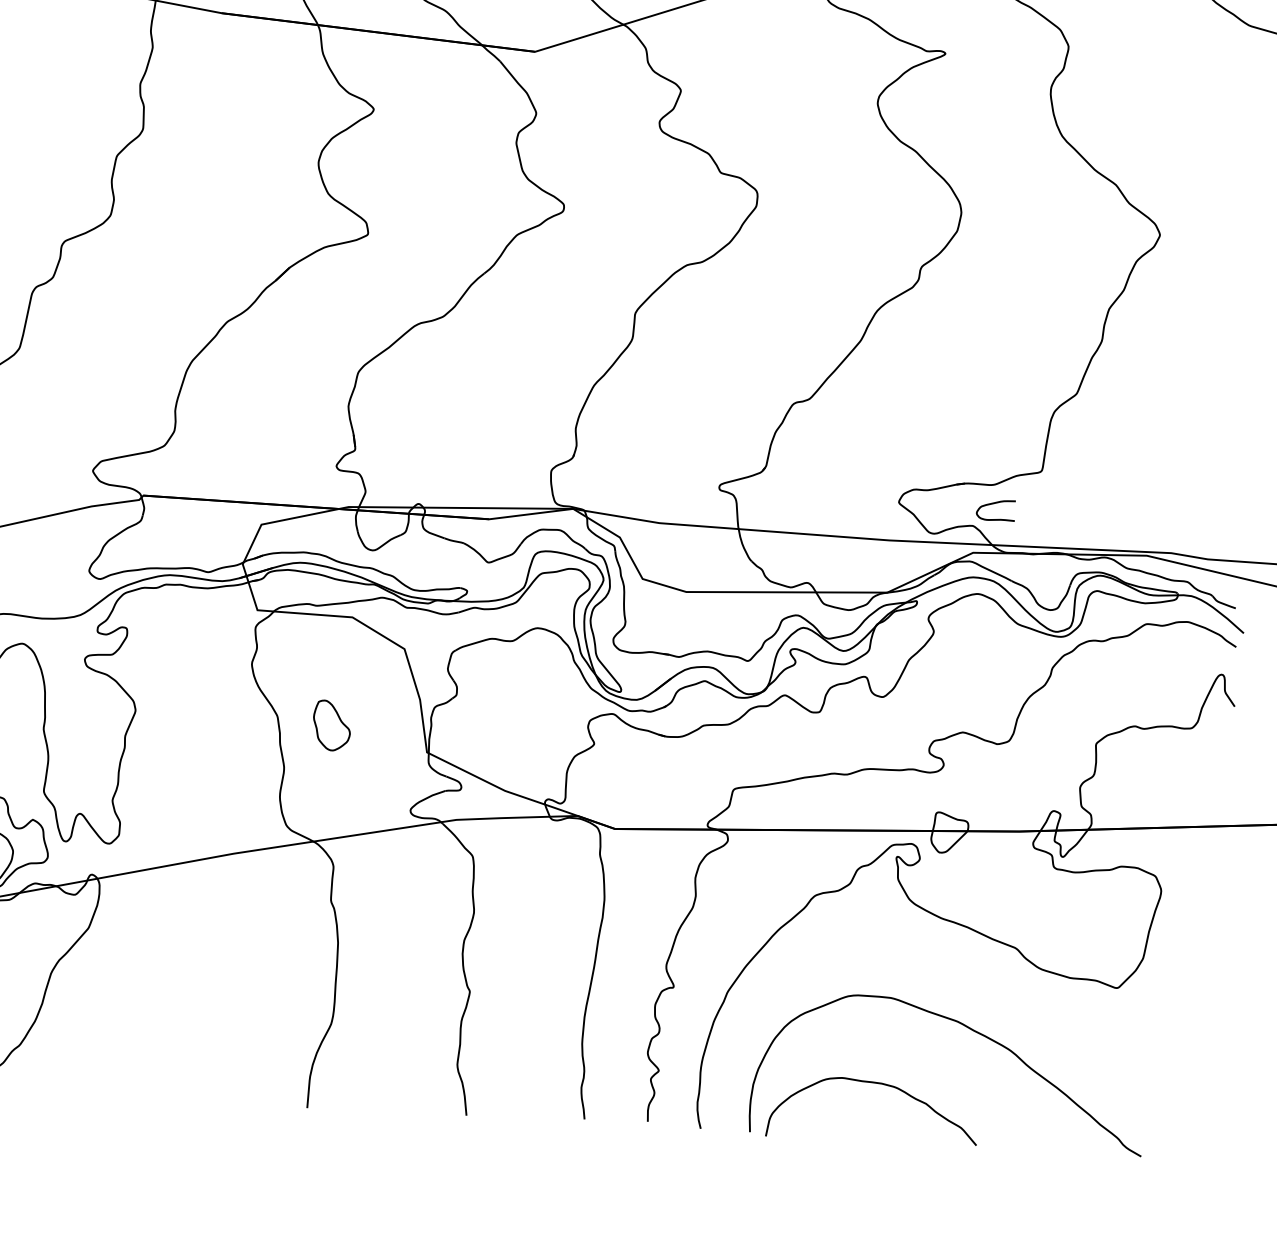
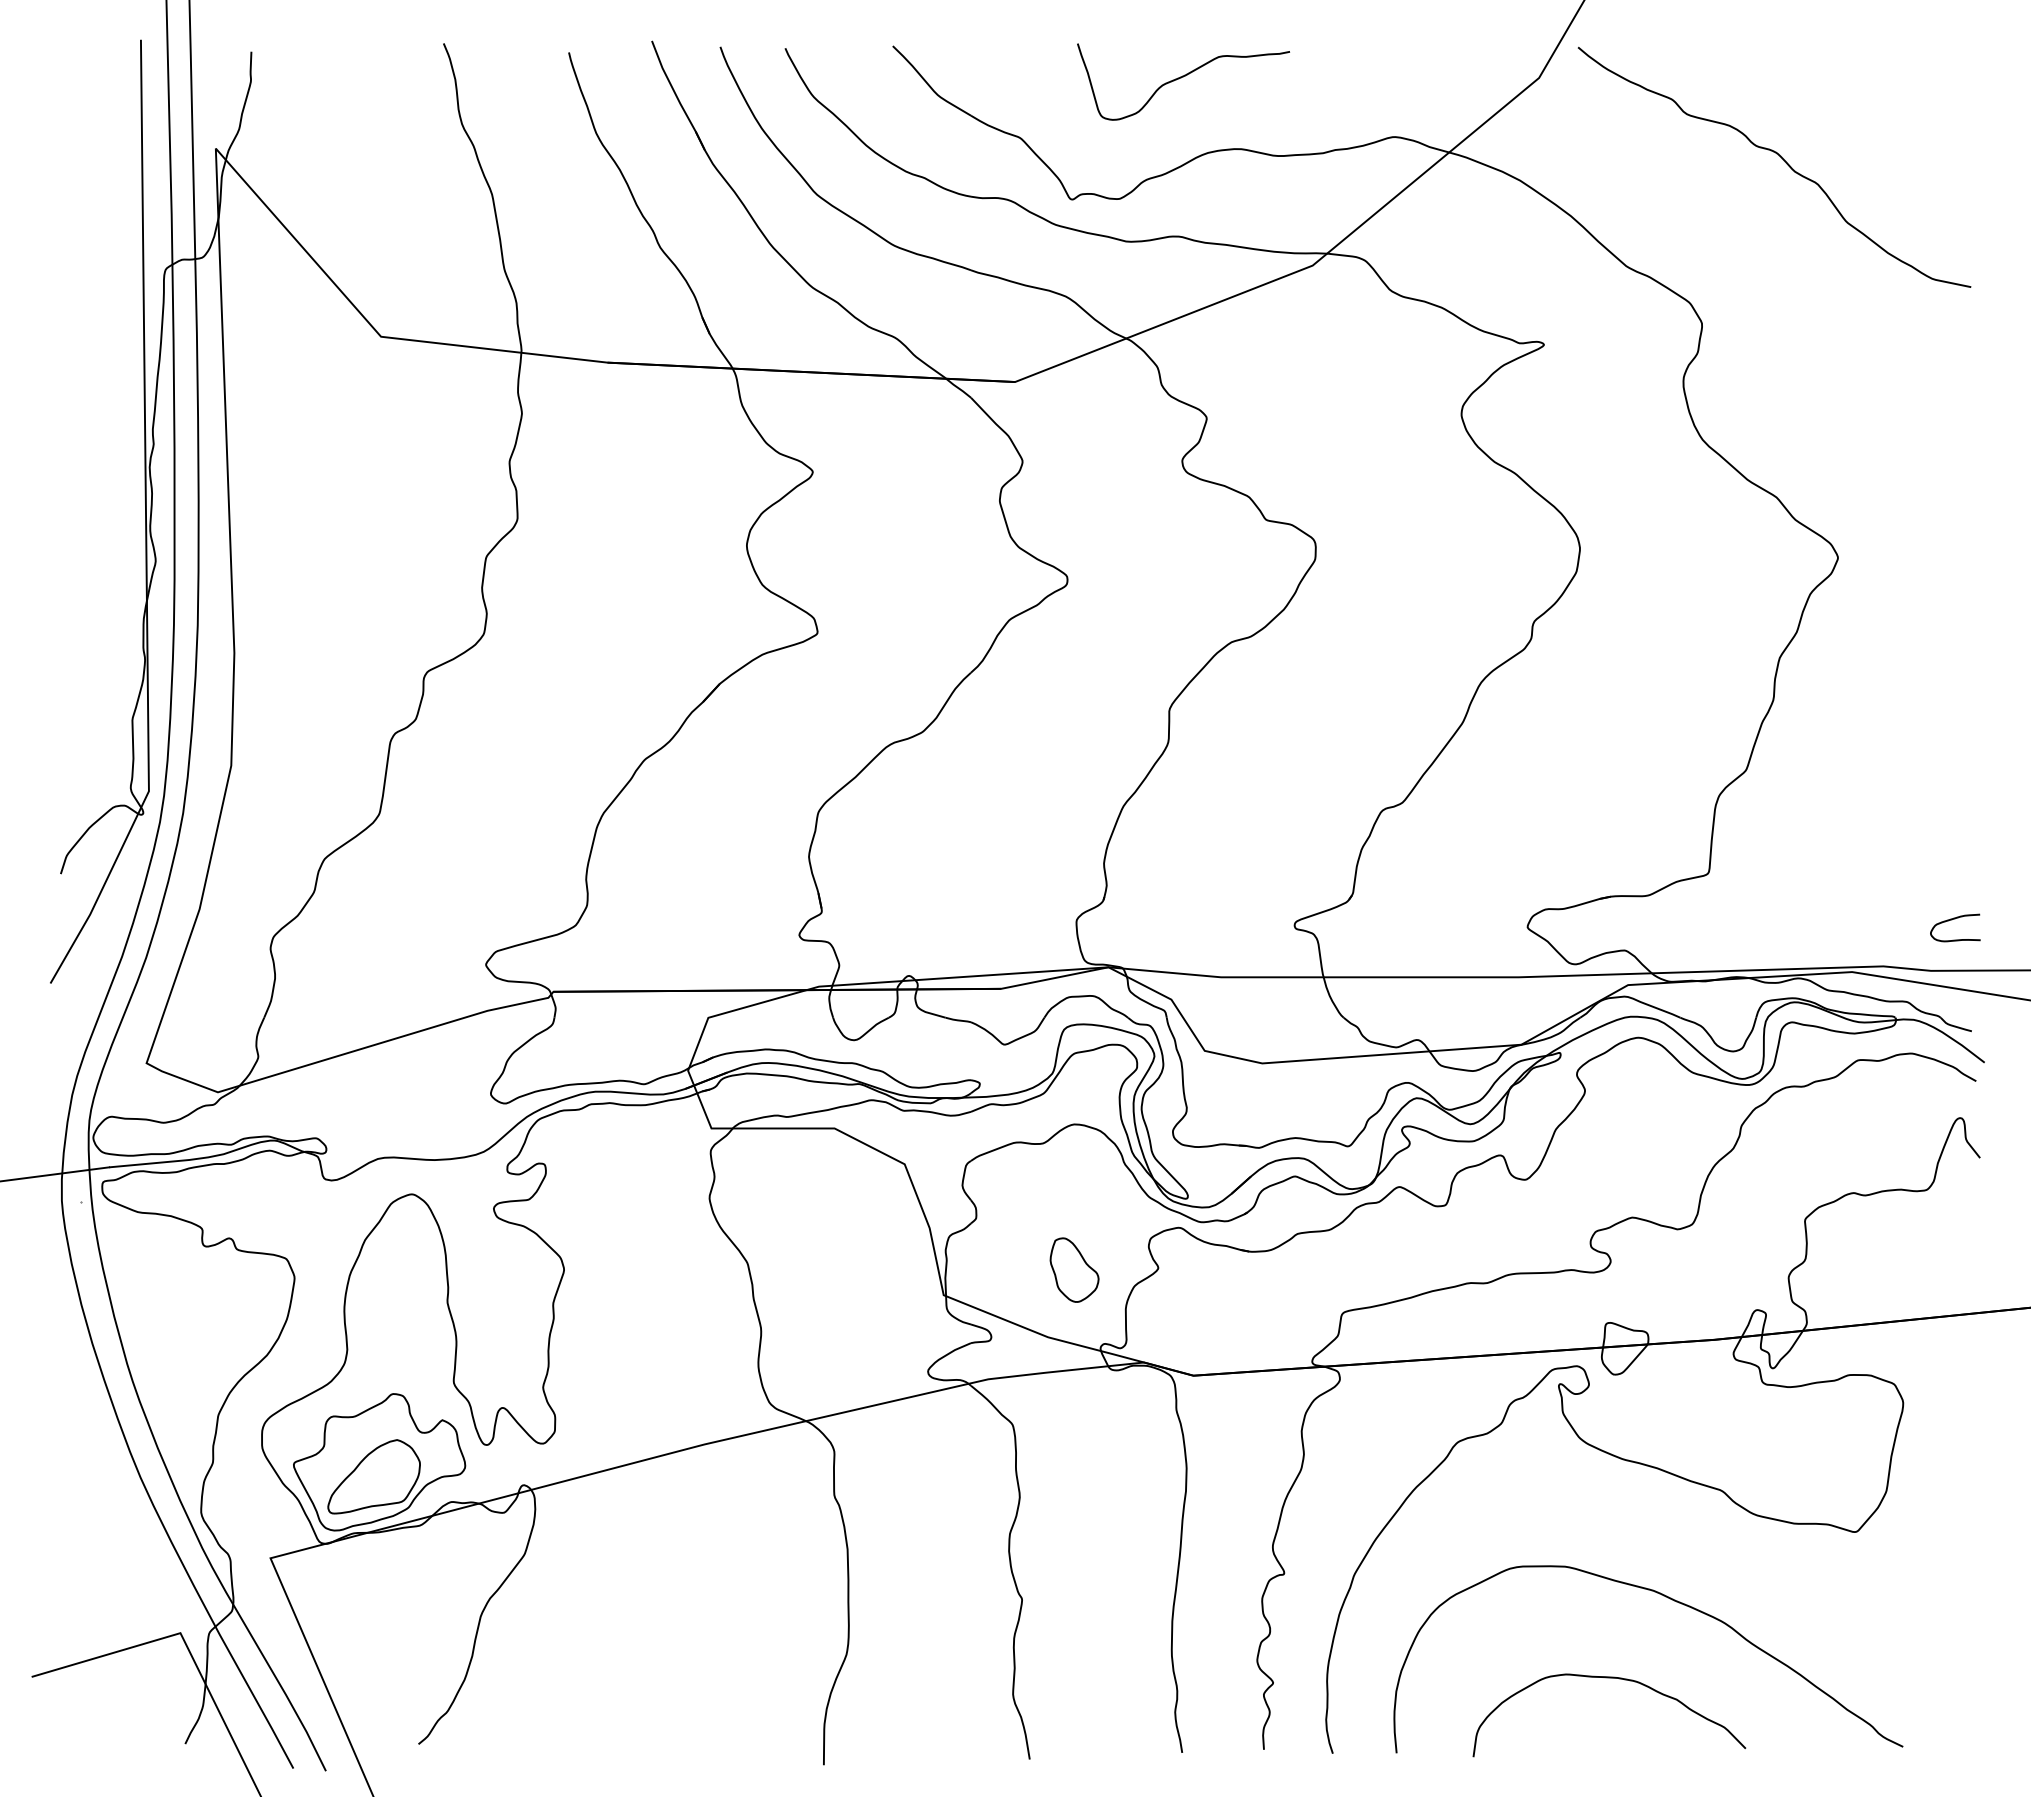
curve: (994, 504) -> (1952, 920), moved
part: (331, 725) -> (1074, 1269), moved
curve: (875, 1083) -> (1609, 1678), moved

